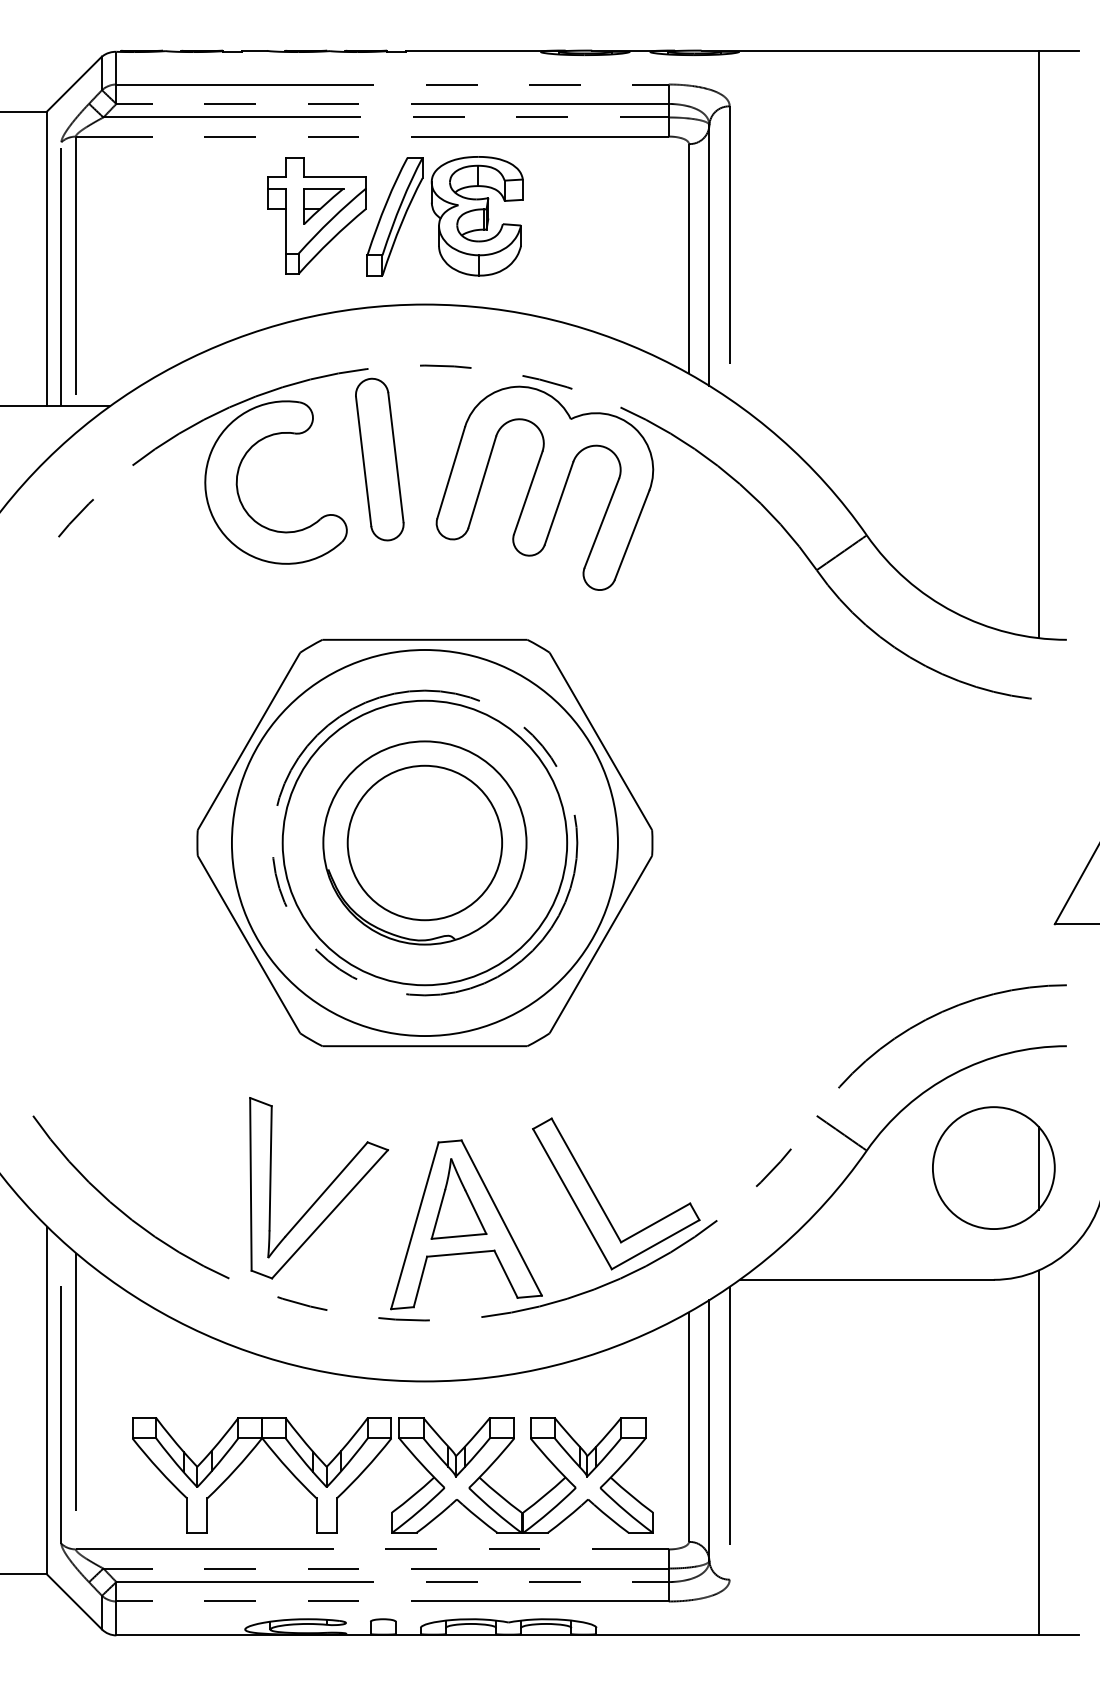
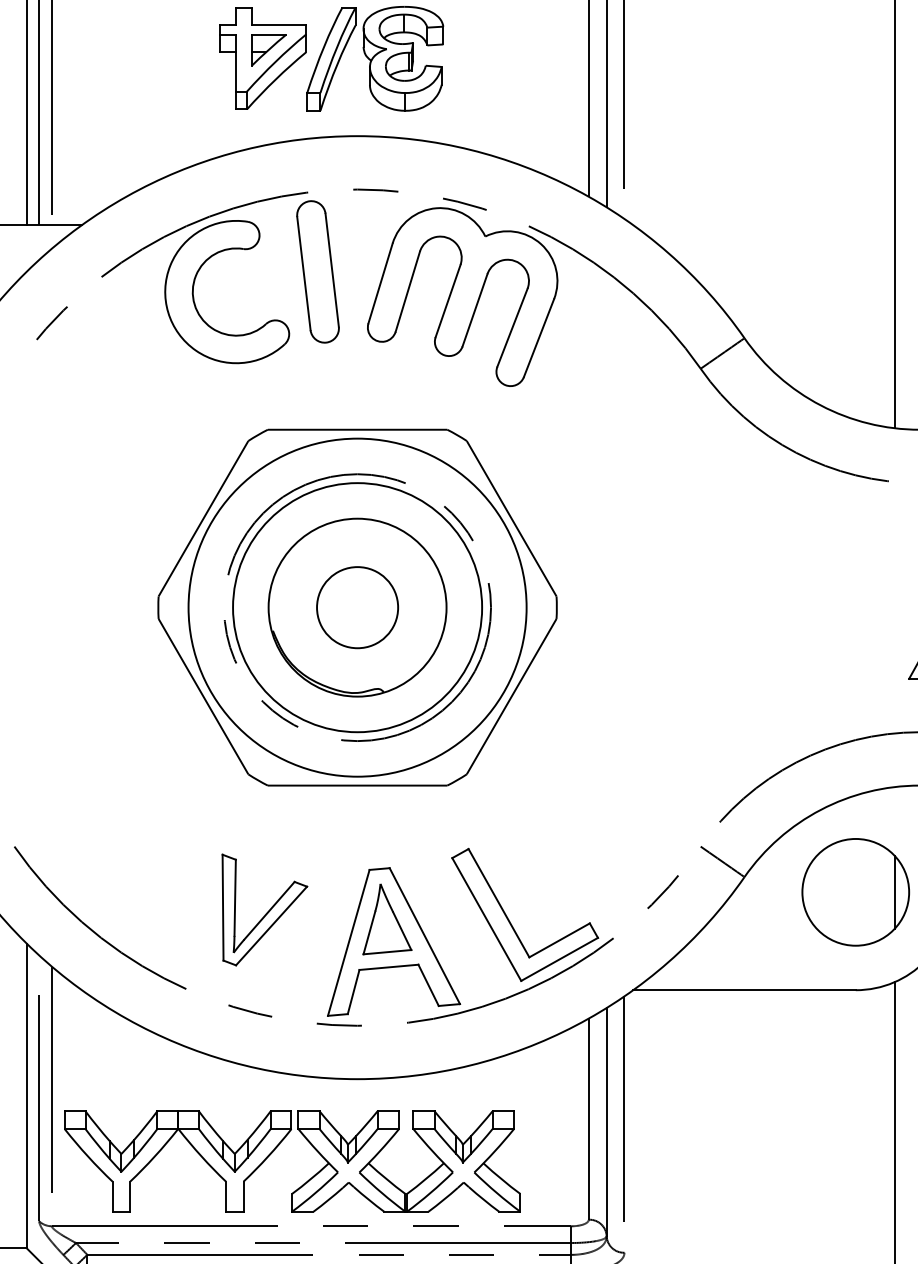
circle: (424, 842) -> (357, 607), size x0.6
part: (318, 1188) -> (264, 910), size x0.7
part: (376, 1458) -> (278, 1146), moved

